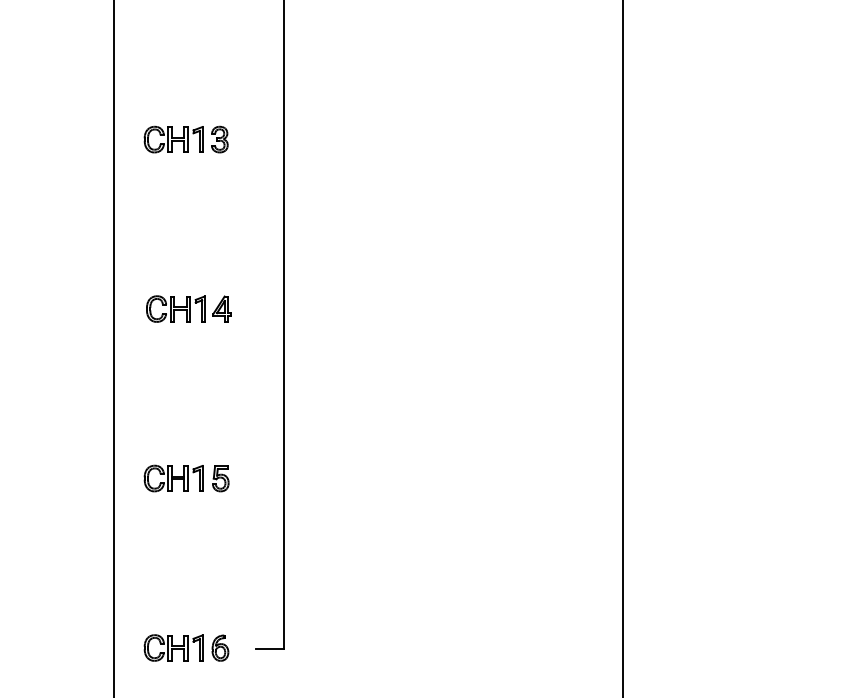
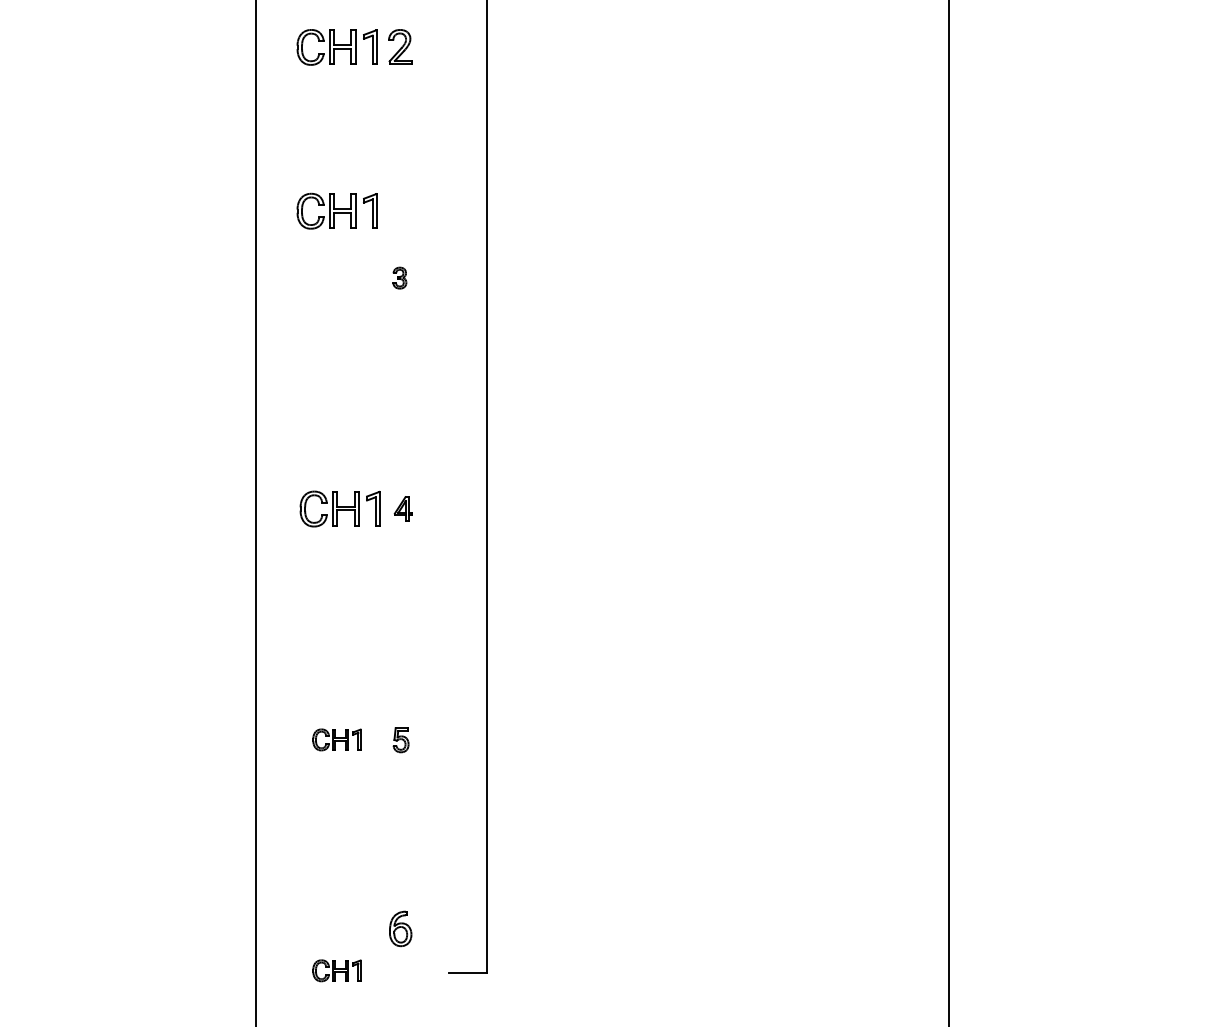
part: (173, 139) -> (336, 210), moved
part: (219, 139) -> (399, 277), size x0.6
part: (222, 308) -> (403, 508), size x0.7
part: (173, 478) -> (336, 739), size x0.6
part: (220, 478) -> (400, 740), size x0.7
part: (173, 647) -> (336, 970), size x0.6
part: (220, 647) -> (400, 928), moved

